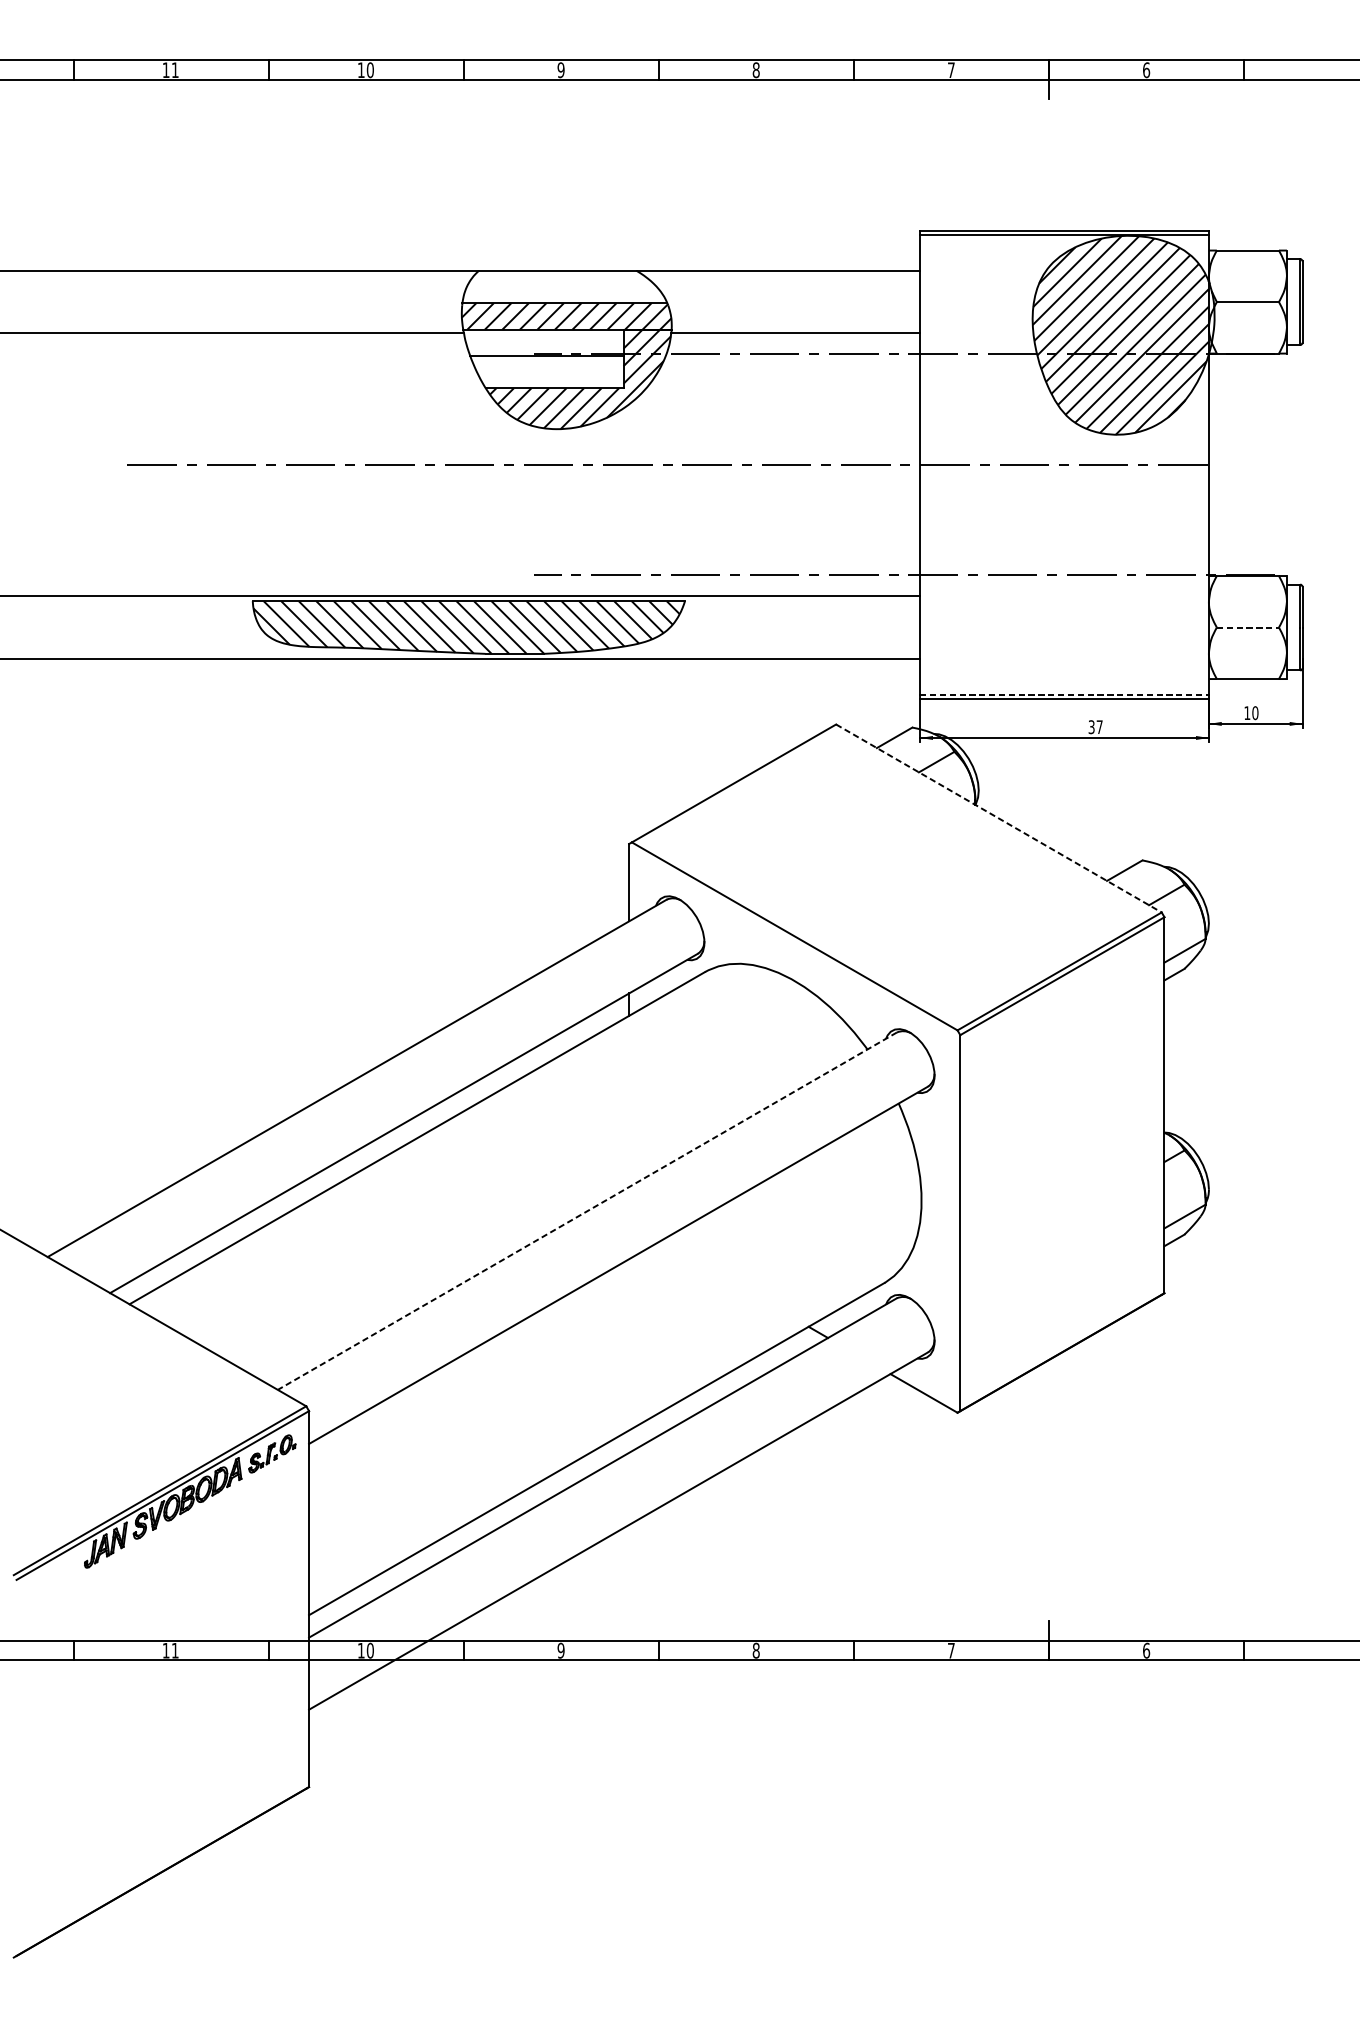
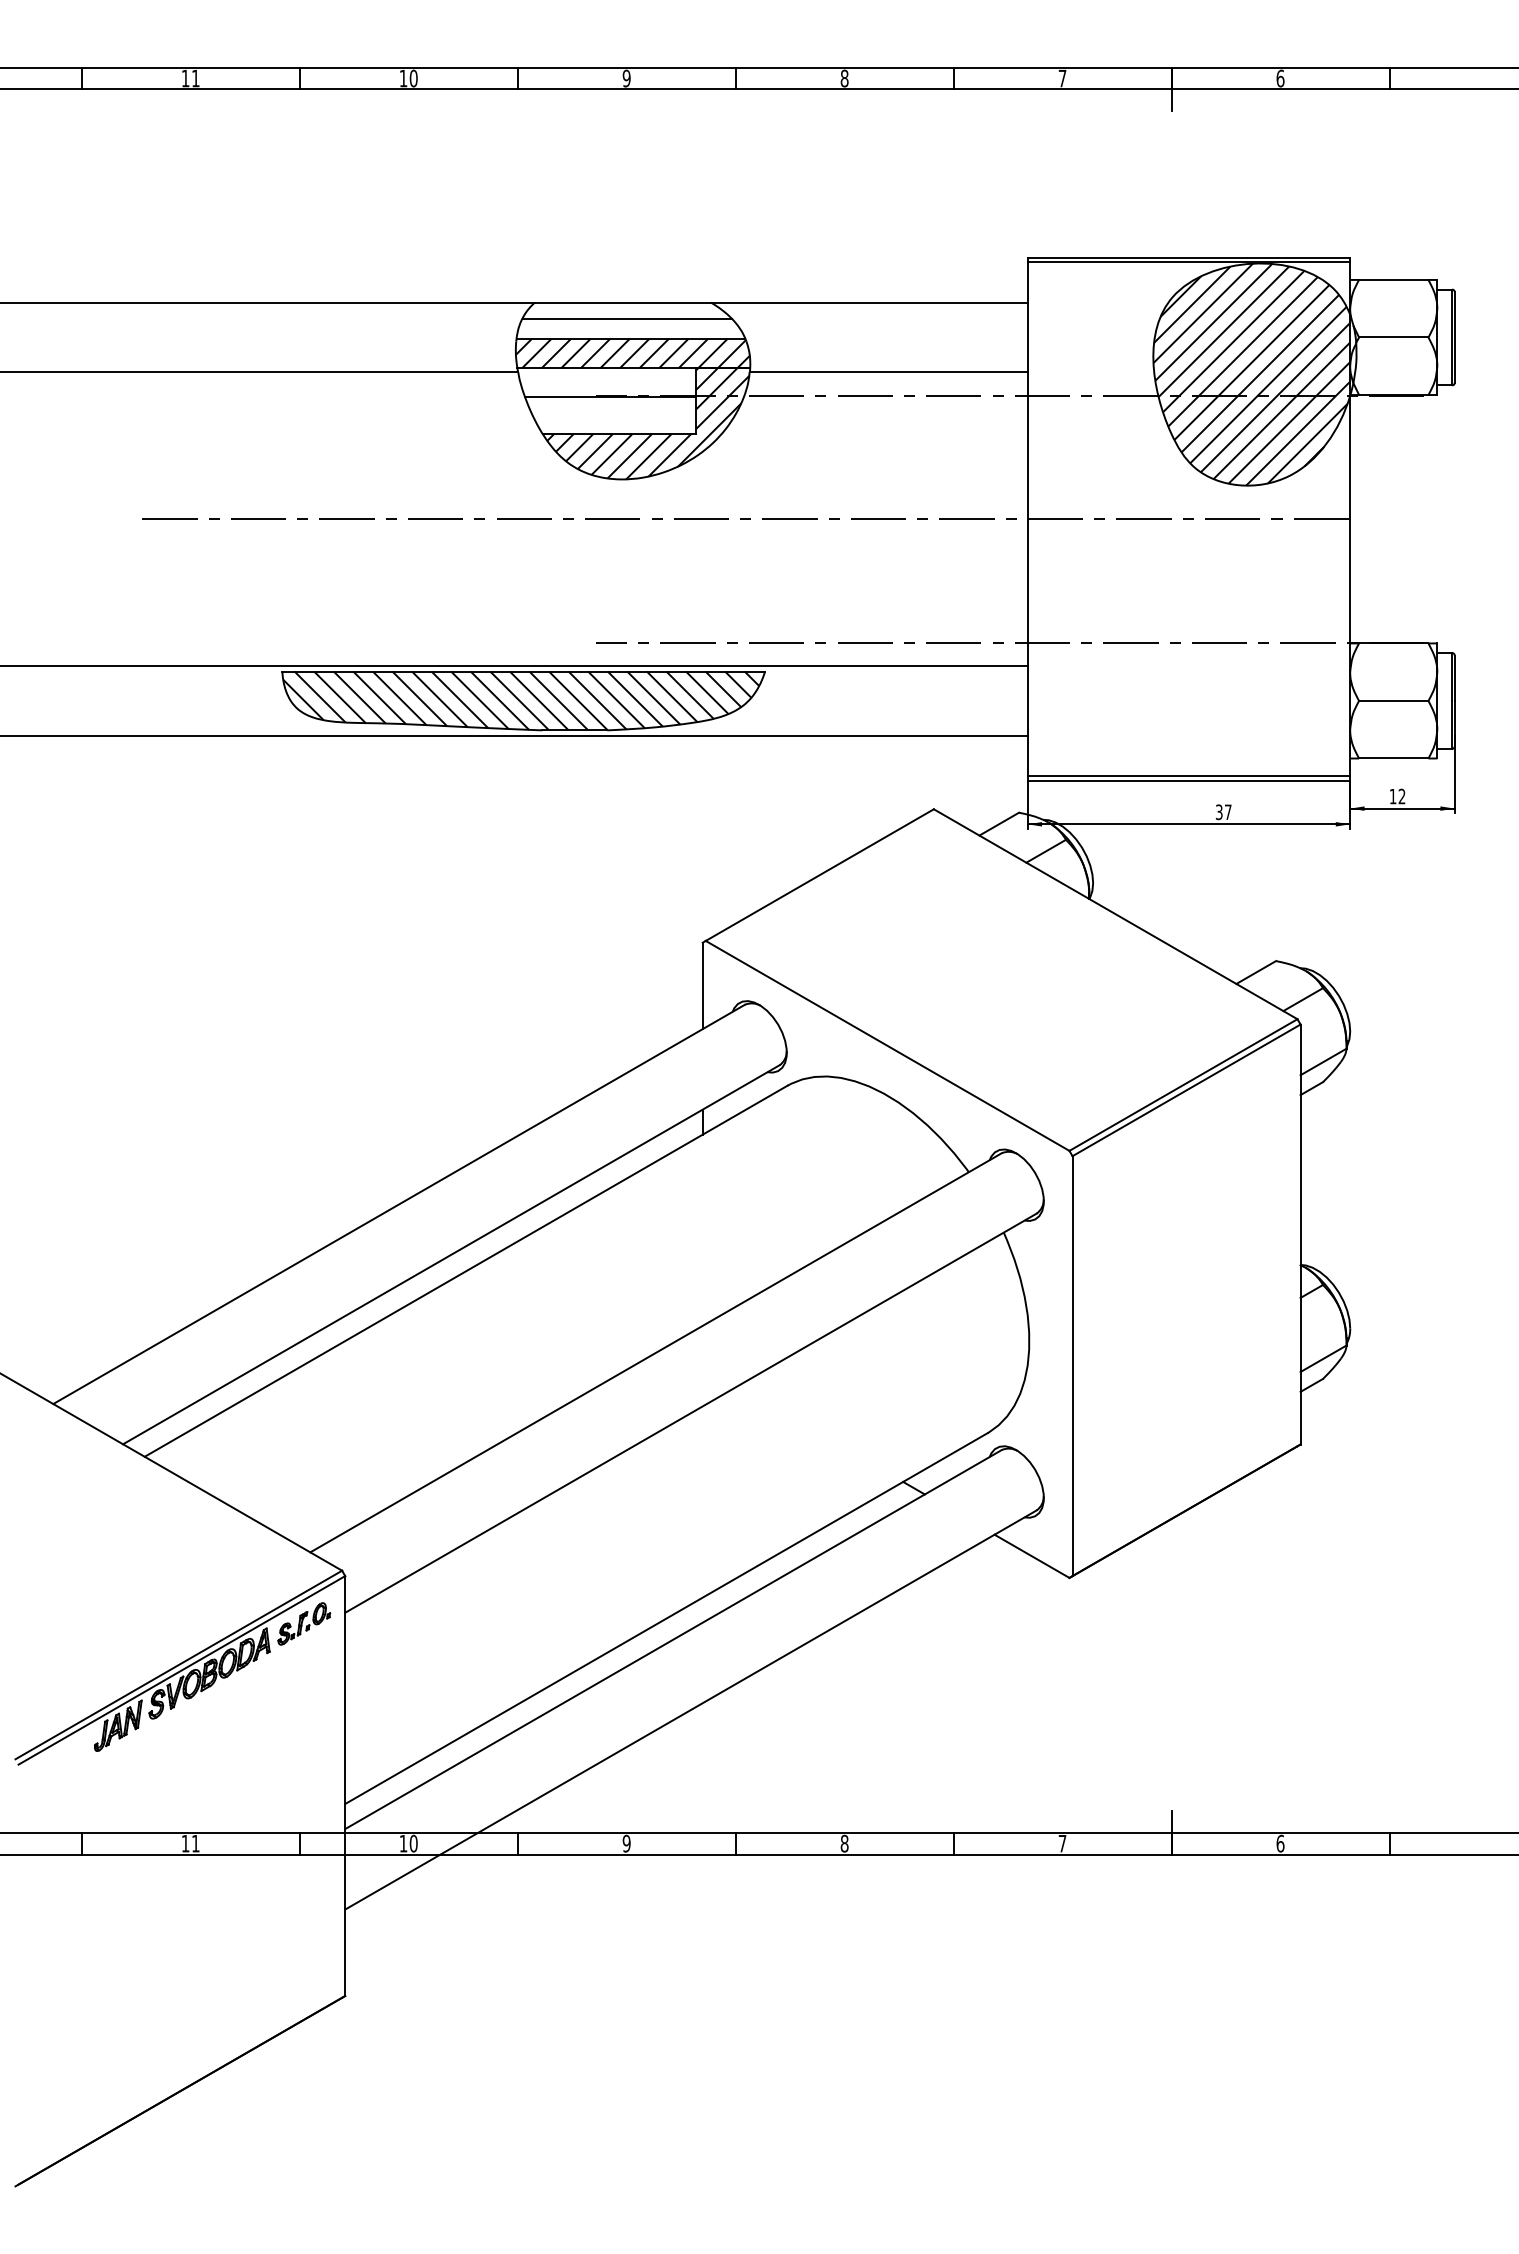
line: (560, 285) -> (626, 318), added
line: (1247, 627) -> (1393, 700), dashed -> solid
line: (1065, 695) -> (1189, 776), dashed -> solid
text: (1254, 713) -> (1401, 796), 10 -> 12
line: (998, 818) -> (1115, 914), dashed -> solid
line: (586, 1211) -> (655, 1353), dashed -> solid

